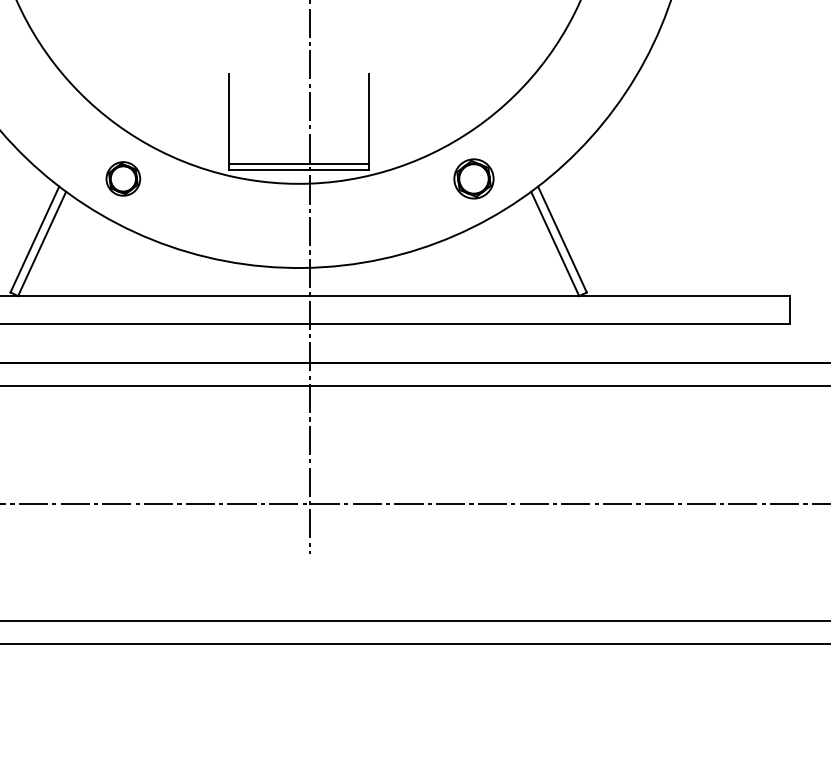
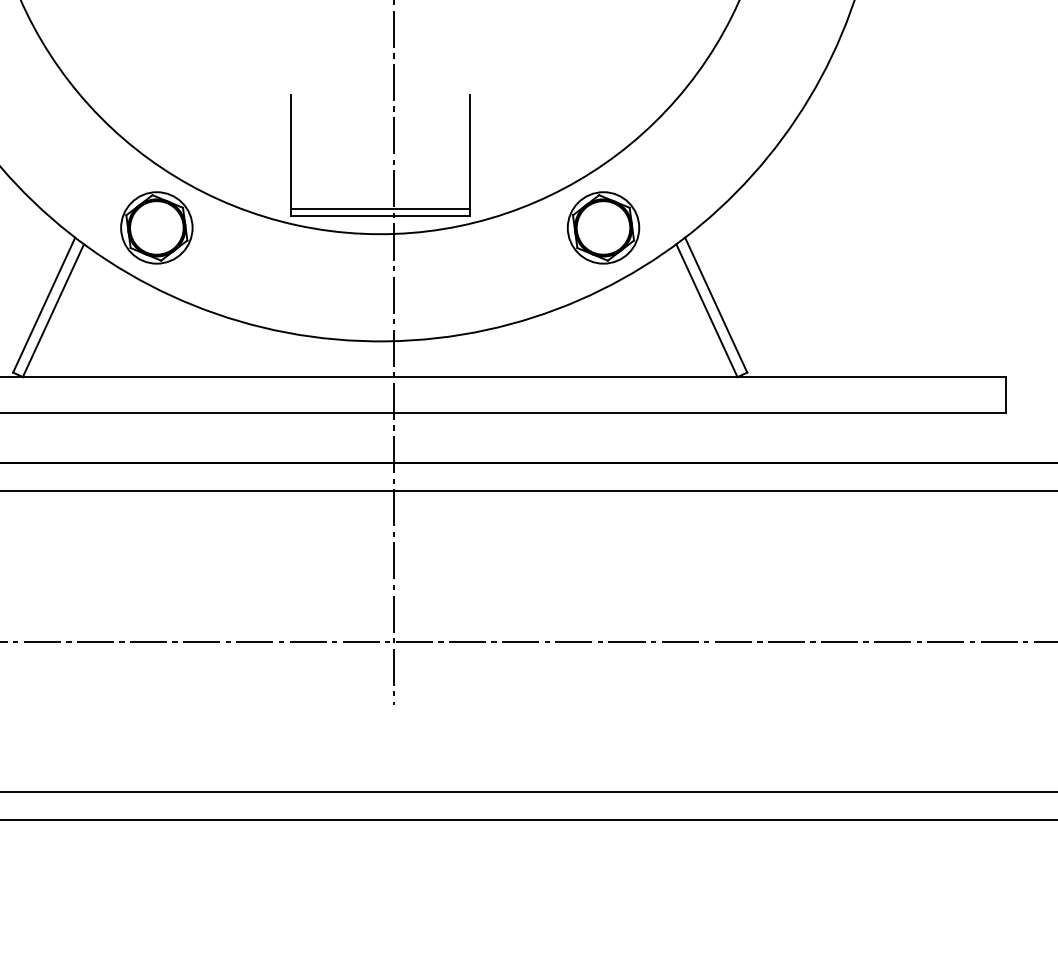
part: (123, 178) -> (156, 227), size x1.67
part: (473, 178) -> (603, 227), size x1.43

